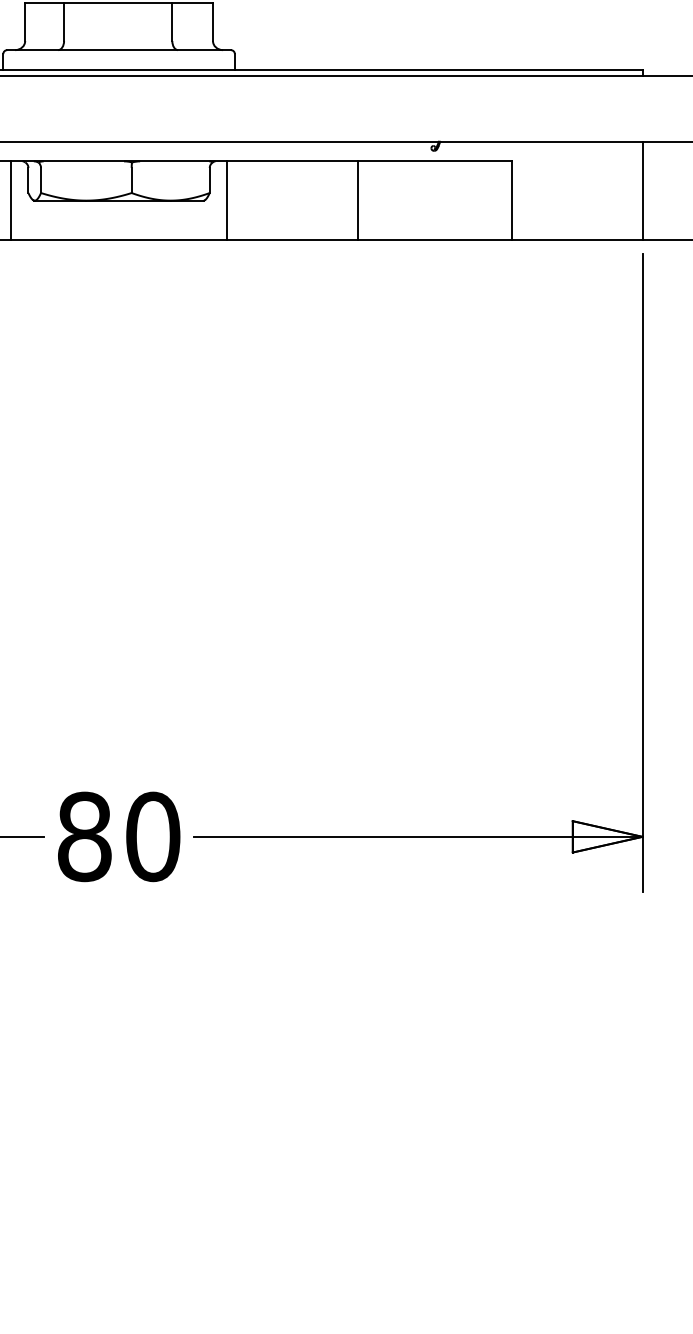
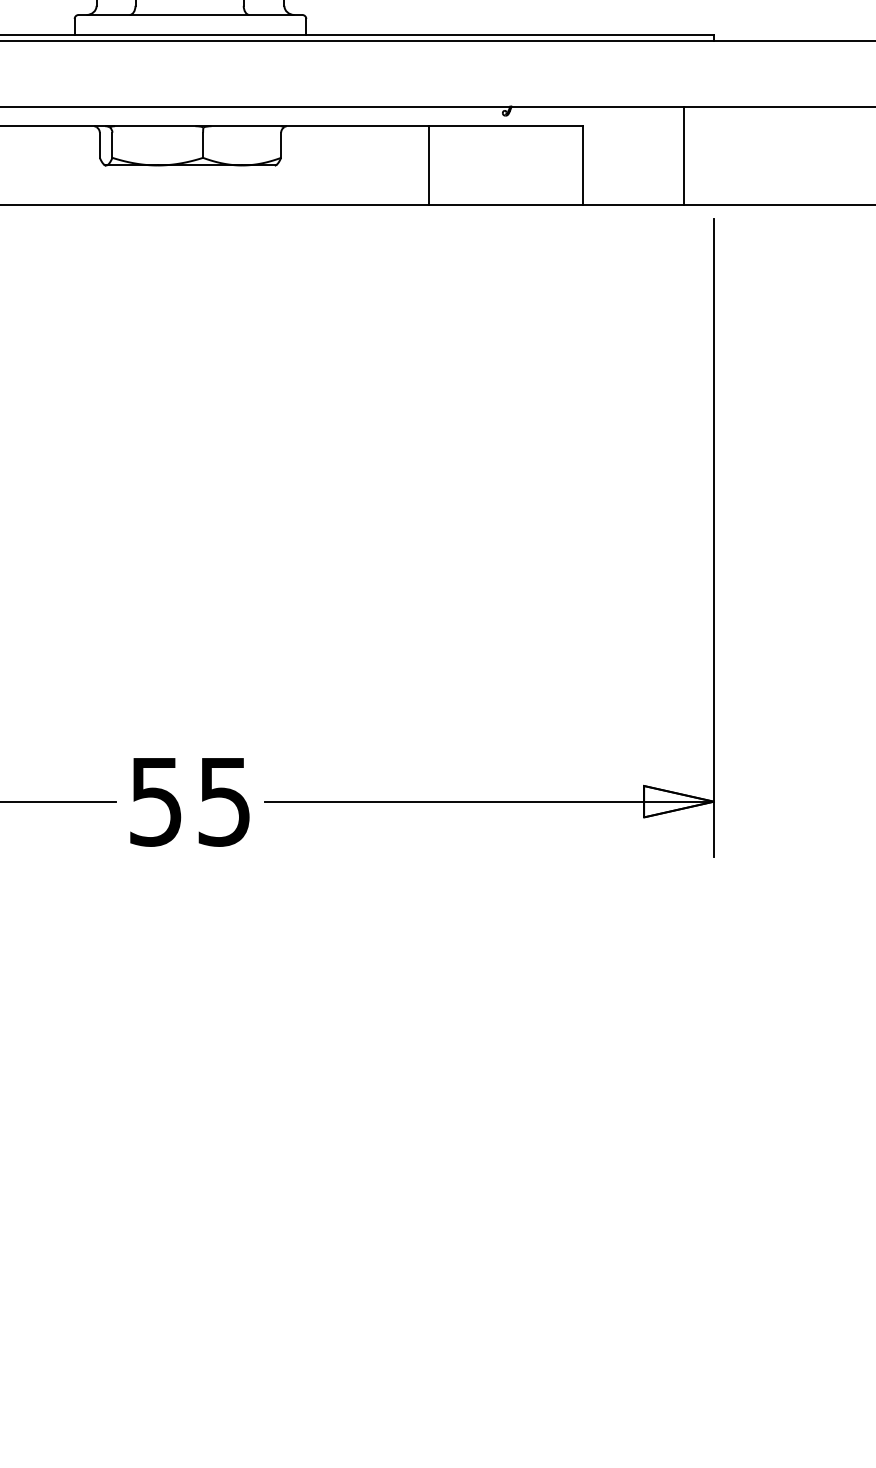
line: (642, 190) -> (683, 155), moved
line: (11, 200) -> (82, 165), removed
line: (227, 200) -> (298, 165), removed
text: (119, 836) -> (190, 801), 80 -> 55

